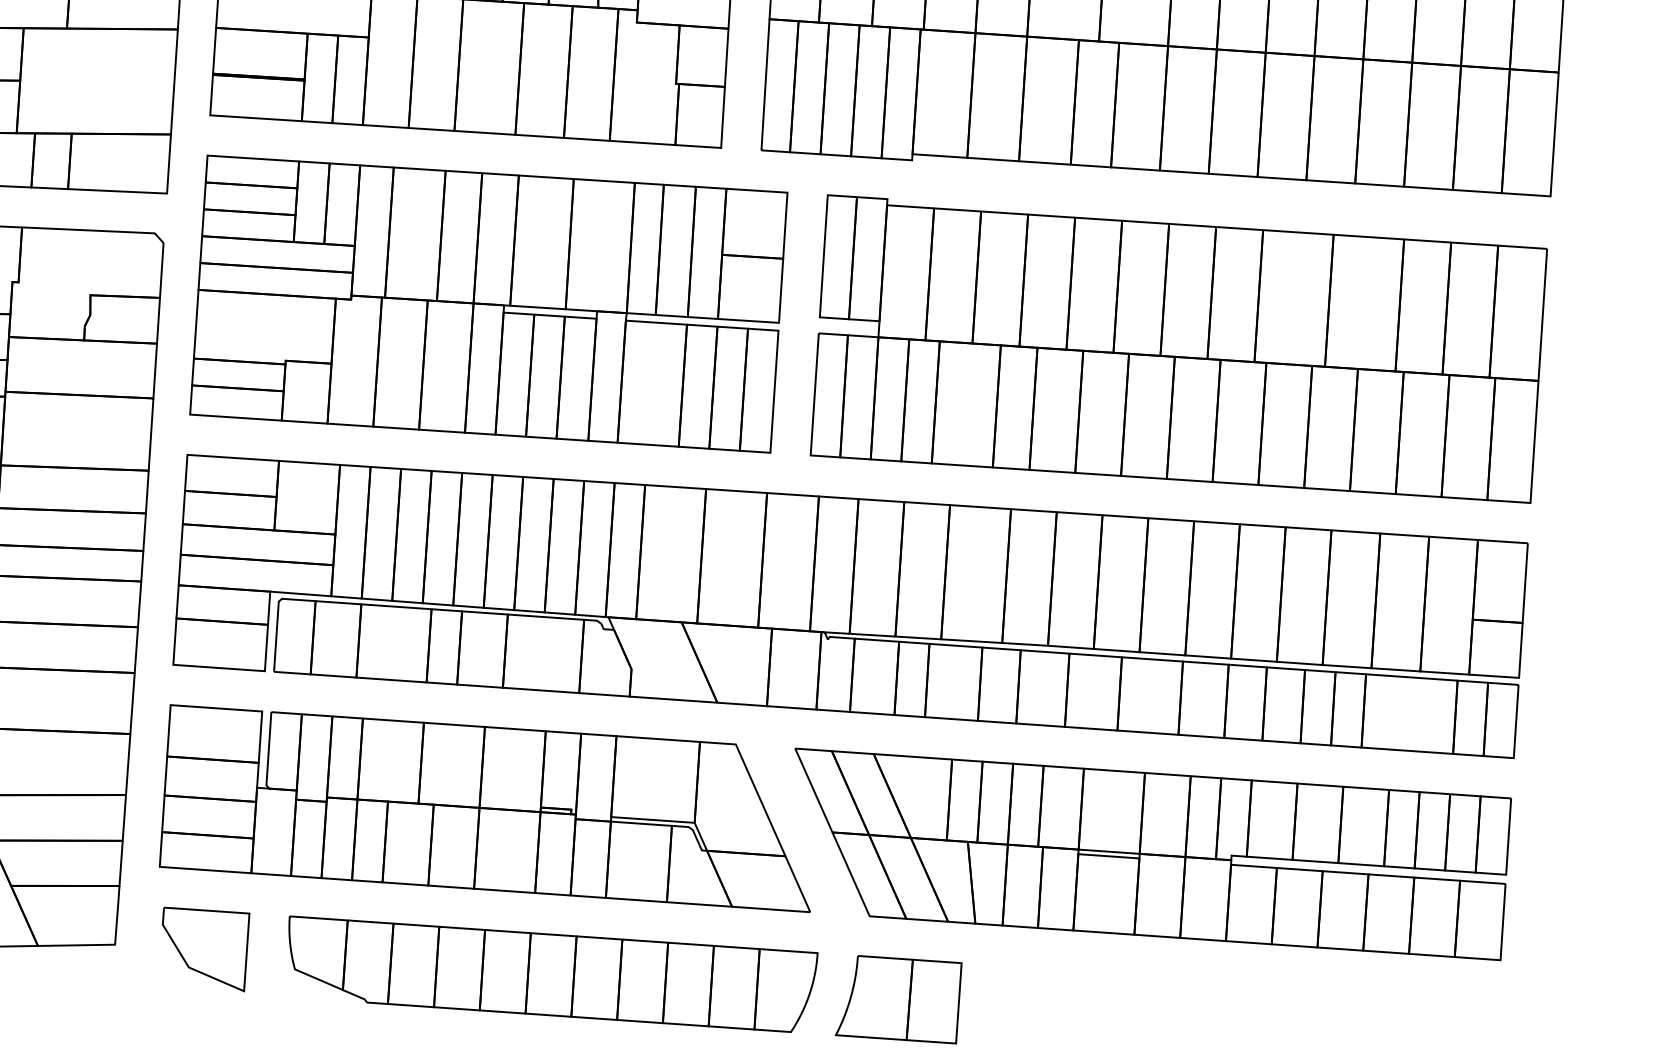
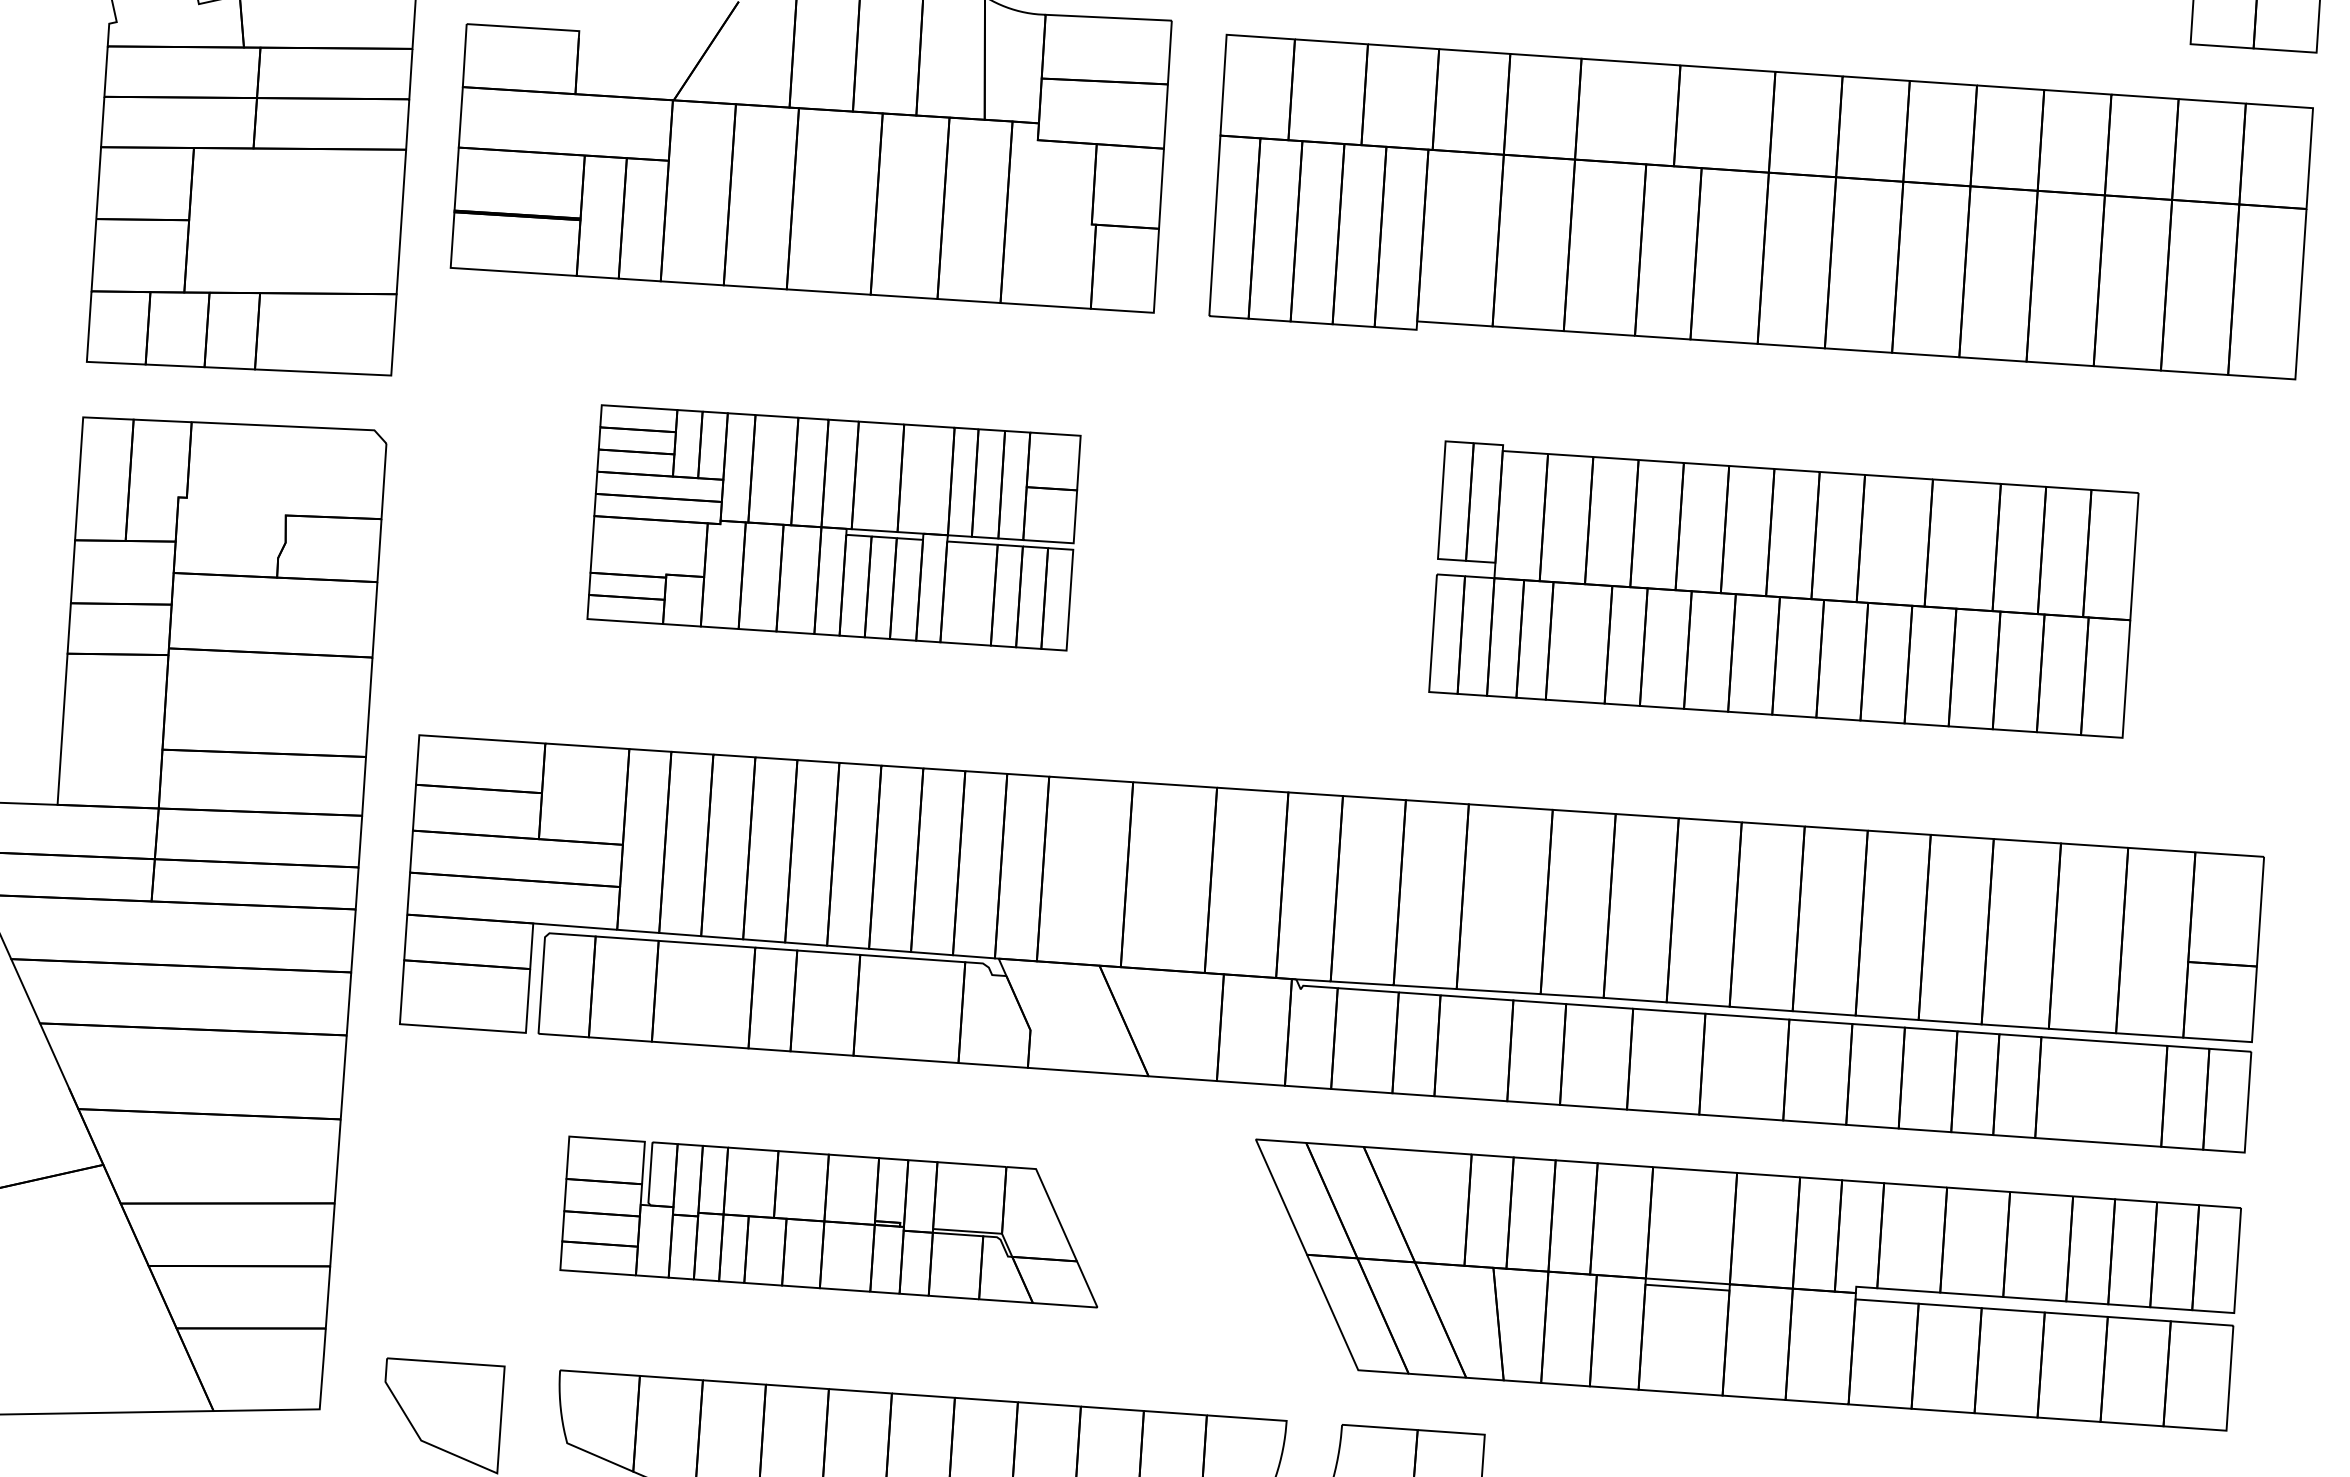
part: (488, 303) -> (833, 527), size x0.6
part: (1178, 349) -> (1783, 589), size x0.7
part: (484, 808) -> (828, 1221), size x0.6

